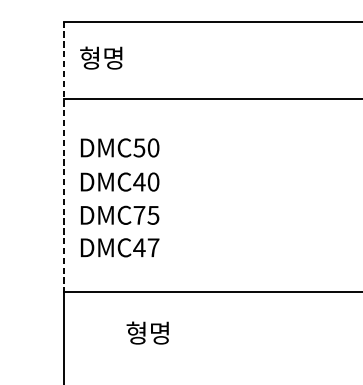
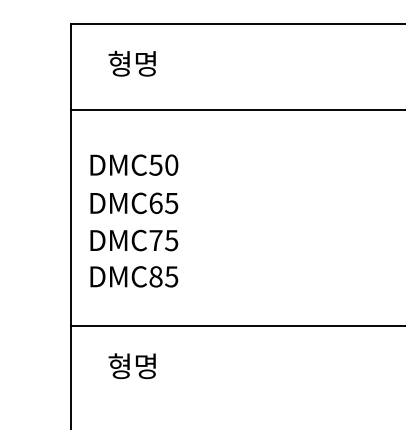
text: (100, 57) -> (131, 63), moved
line: (63, 157) -> (71, 175), dashed -> solid
text: (146, 182) -> (163, 203), DMC40 -> DMC65
text: (146, 247) -> (163, 276), DMC47 -> DMC85
text: (147, 333) -> (131, 366), moved

